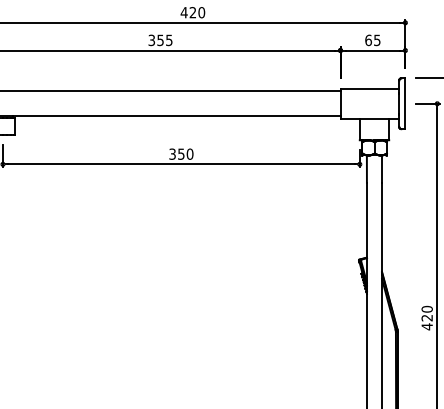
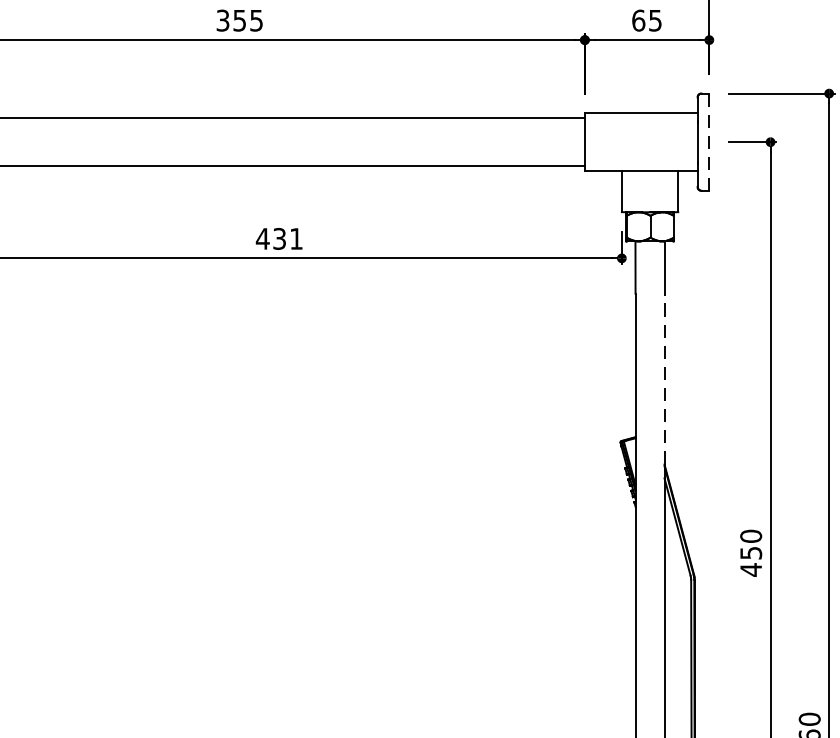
line: (405, 104) -> (709, 143), solid -> dashed
text: (181, 153) -> (279, 237), 350 -> 431
line: (382, 227) -> (665, 379), solid -> dashed
text: (426, 318) -> (749, 553), 420 -> 450

